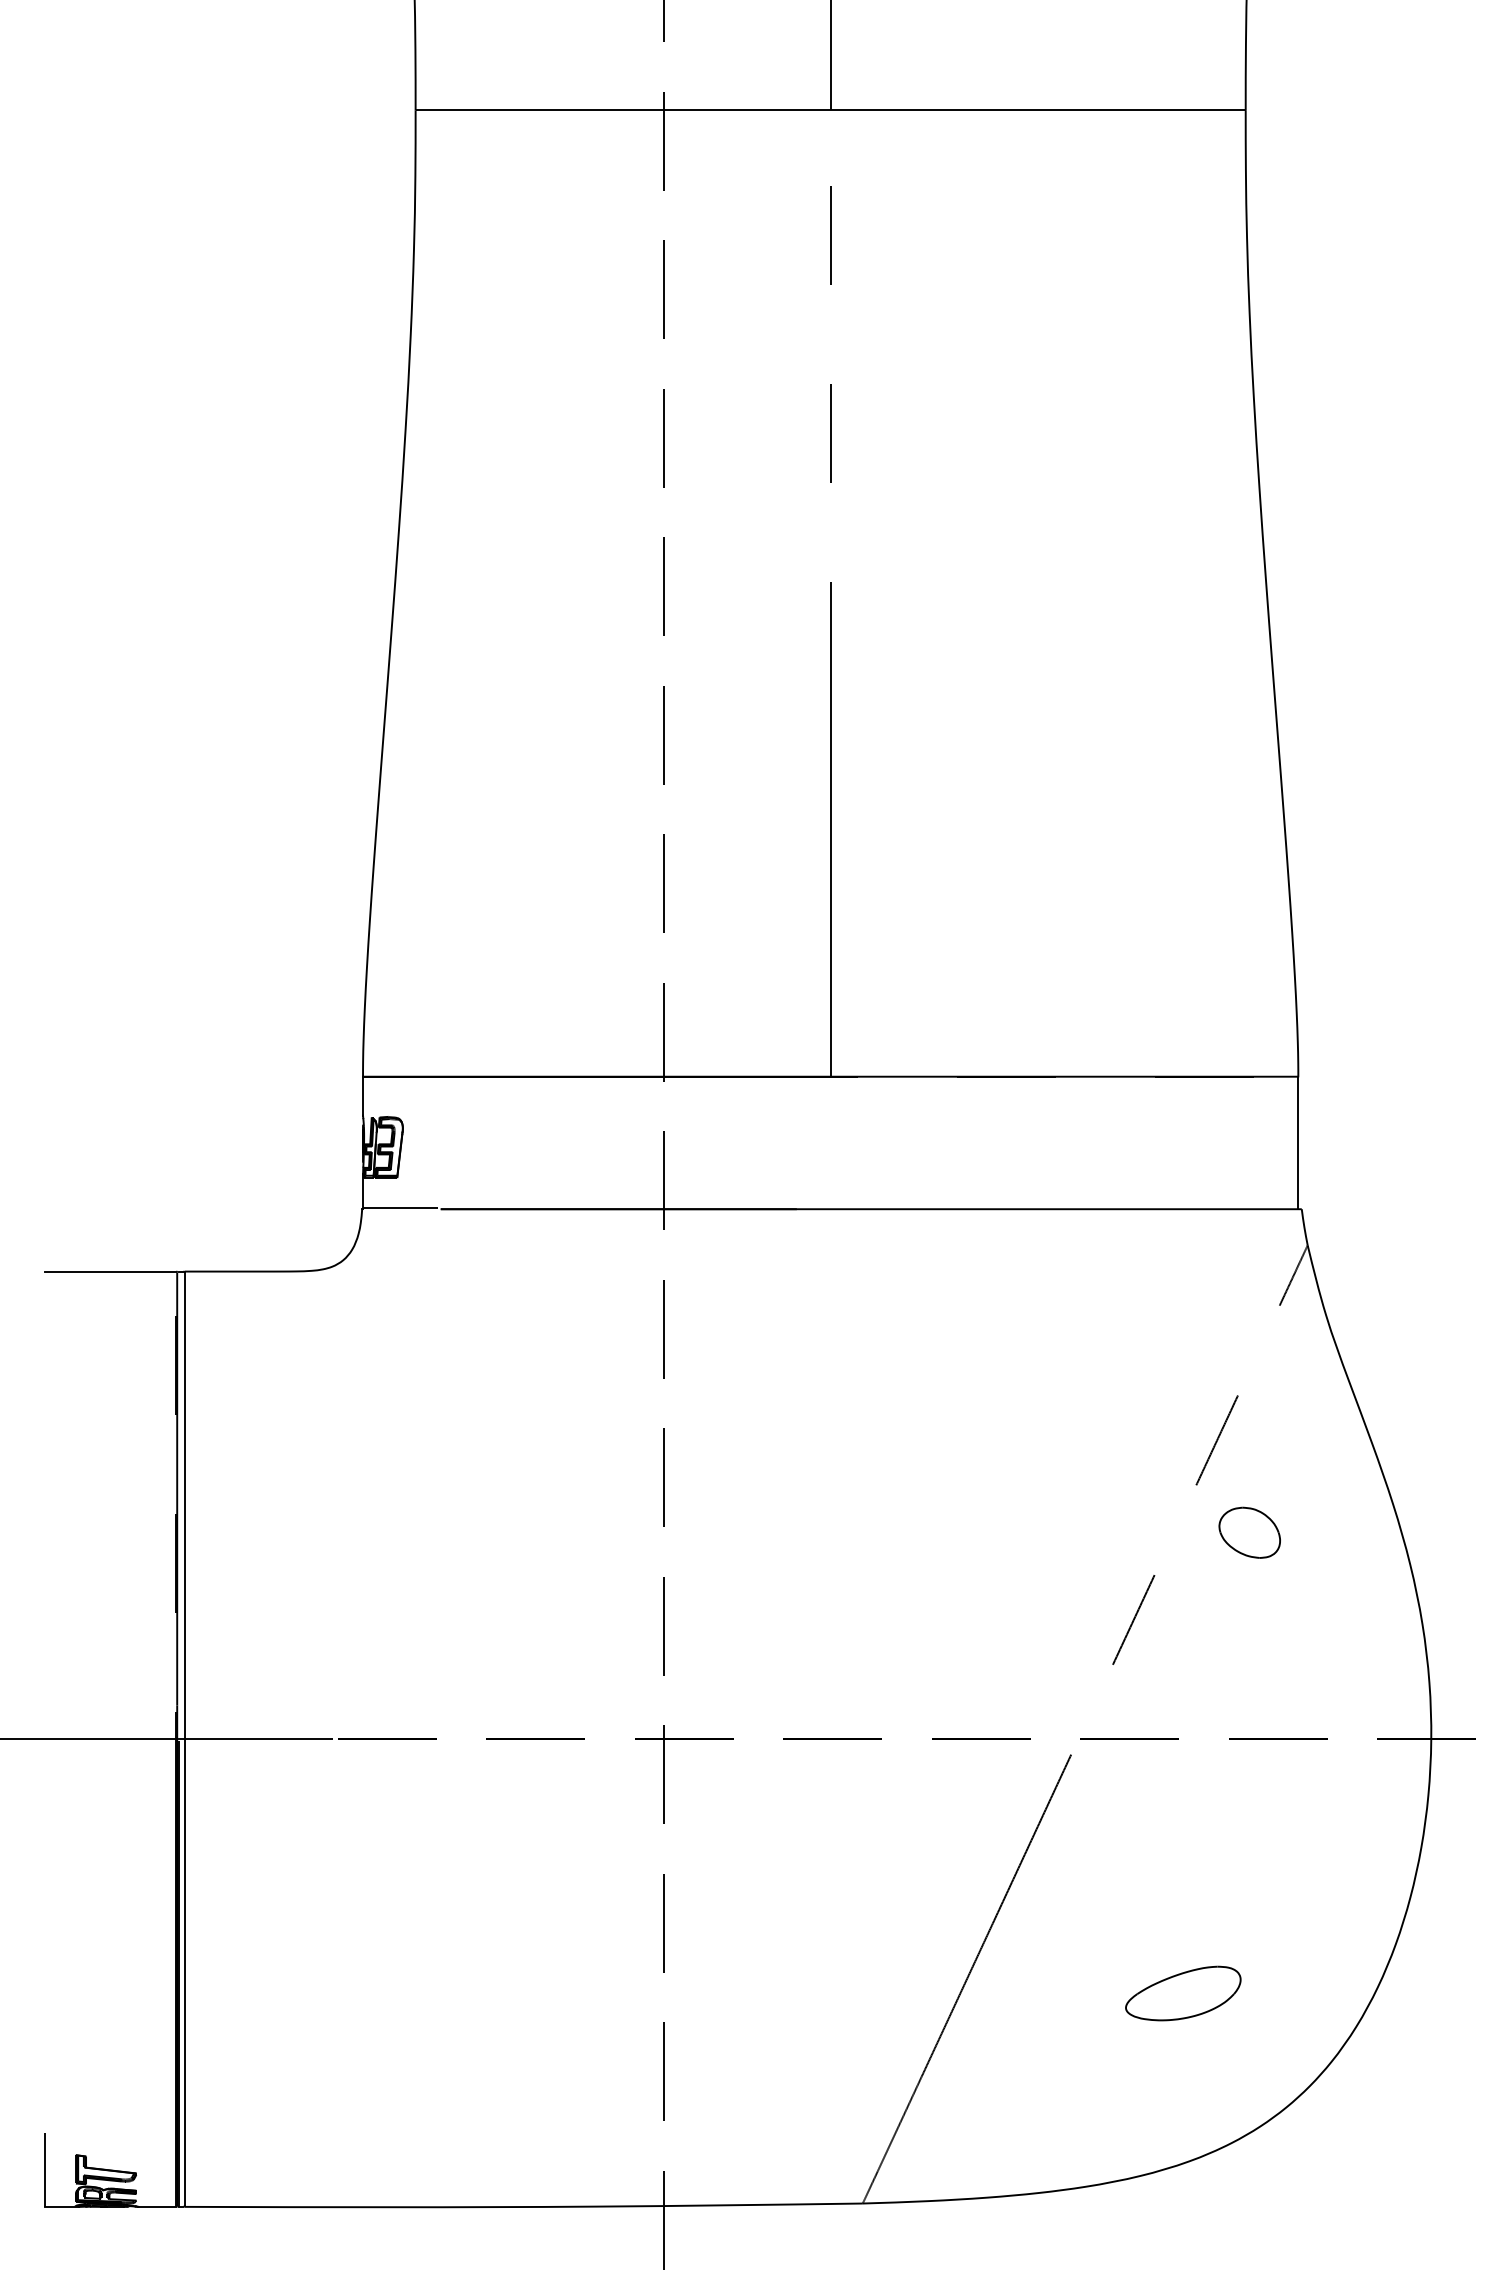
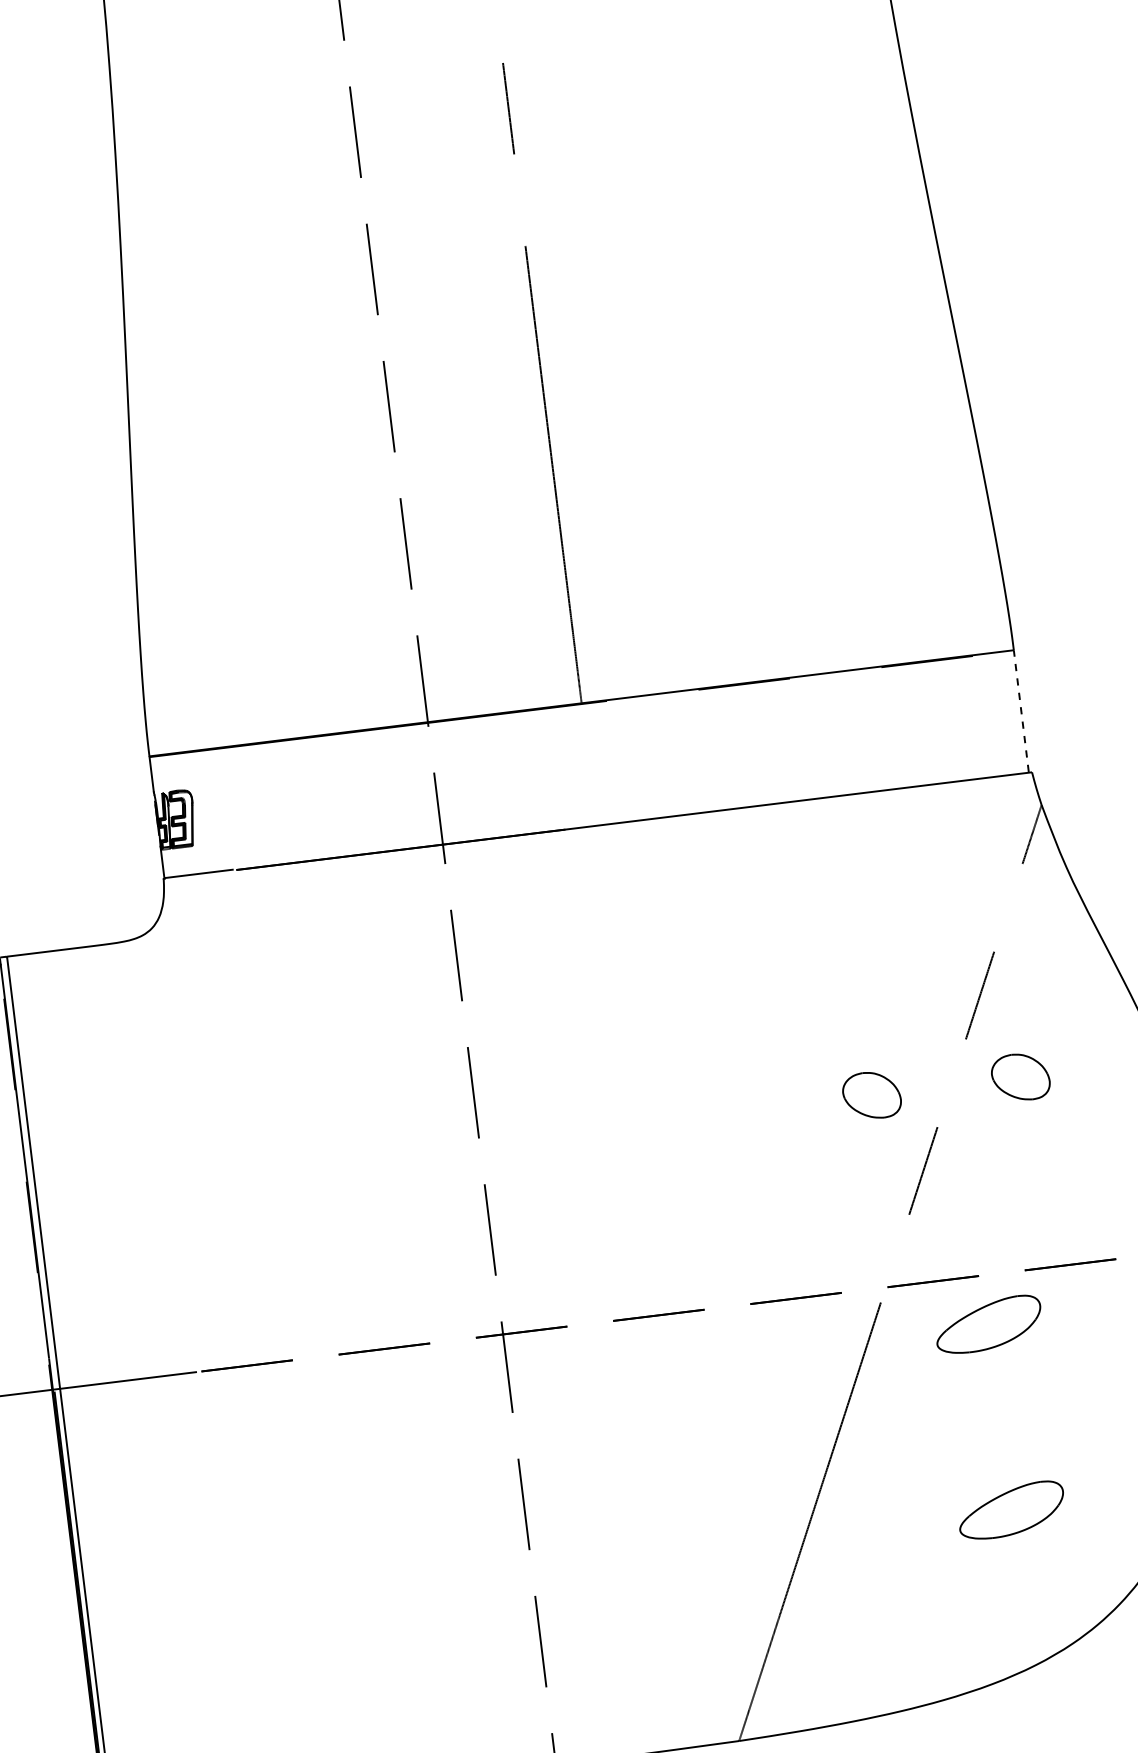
line: (1298, 1142) -> (1021, 711), solid -> dashed
part: (1088, 1532) -> (871, 1095), added
part: (1183, 1792) -> (988, 1324), added

